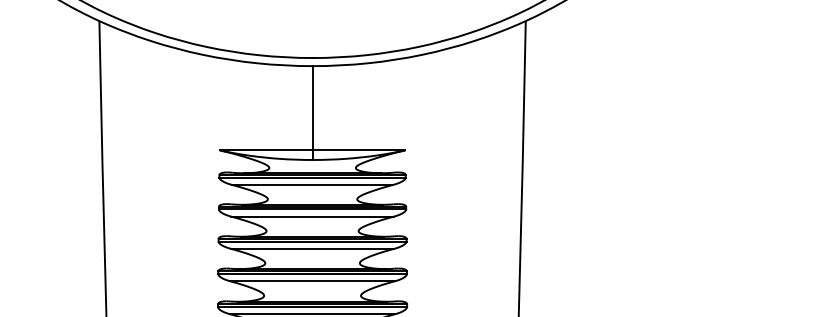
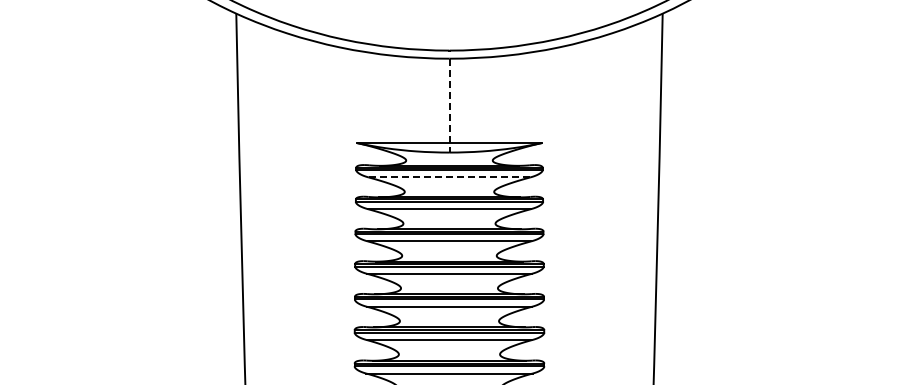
line: (312, 112) -> (449, 105), solid -> dashed
line: (312, 184) -> (449, 177), solid -> dashed

